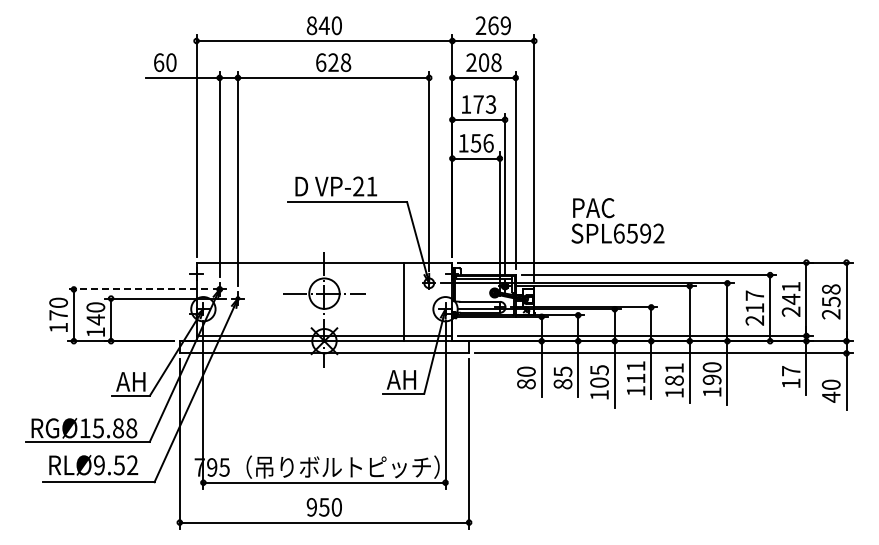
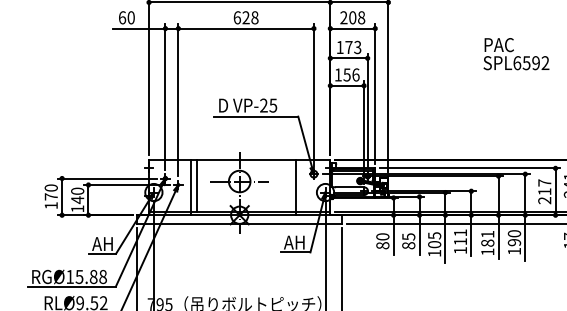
text: (371, 186) -> (273, 105), VP-21 -> VP-25
text: (617, 220) -> (516, 53), moved
line: (137, 289) -> (107, 178), dashed -> solid
line: (264, 299) -> (197, 185), added
line: (255, 301) -> (190, 187), added

